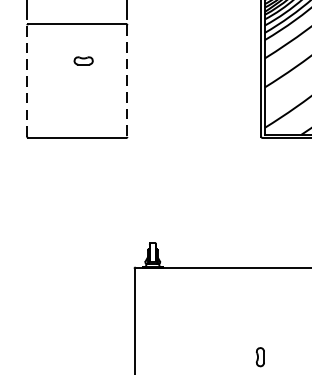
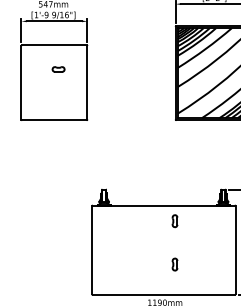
line: (27, 80) -> (21, 82), dashed -> solid
line: (127, 80) -> (87, 82), dashed -> solid
part: (259, 291) -> (174, 221), added

